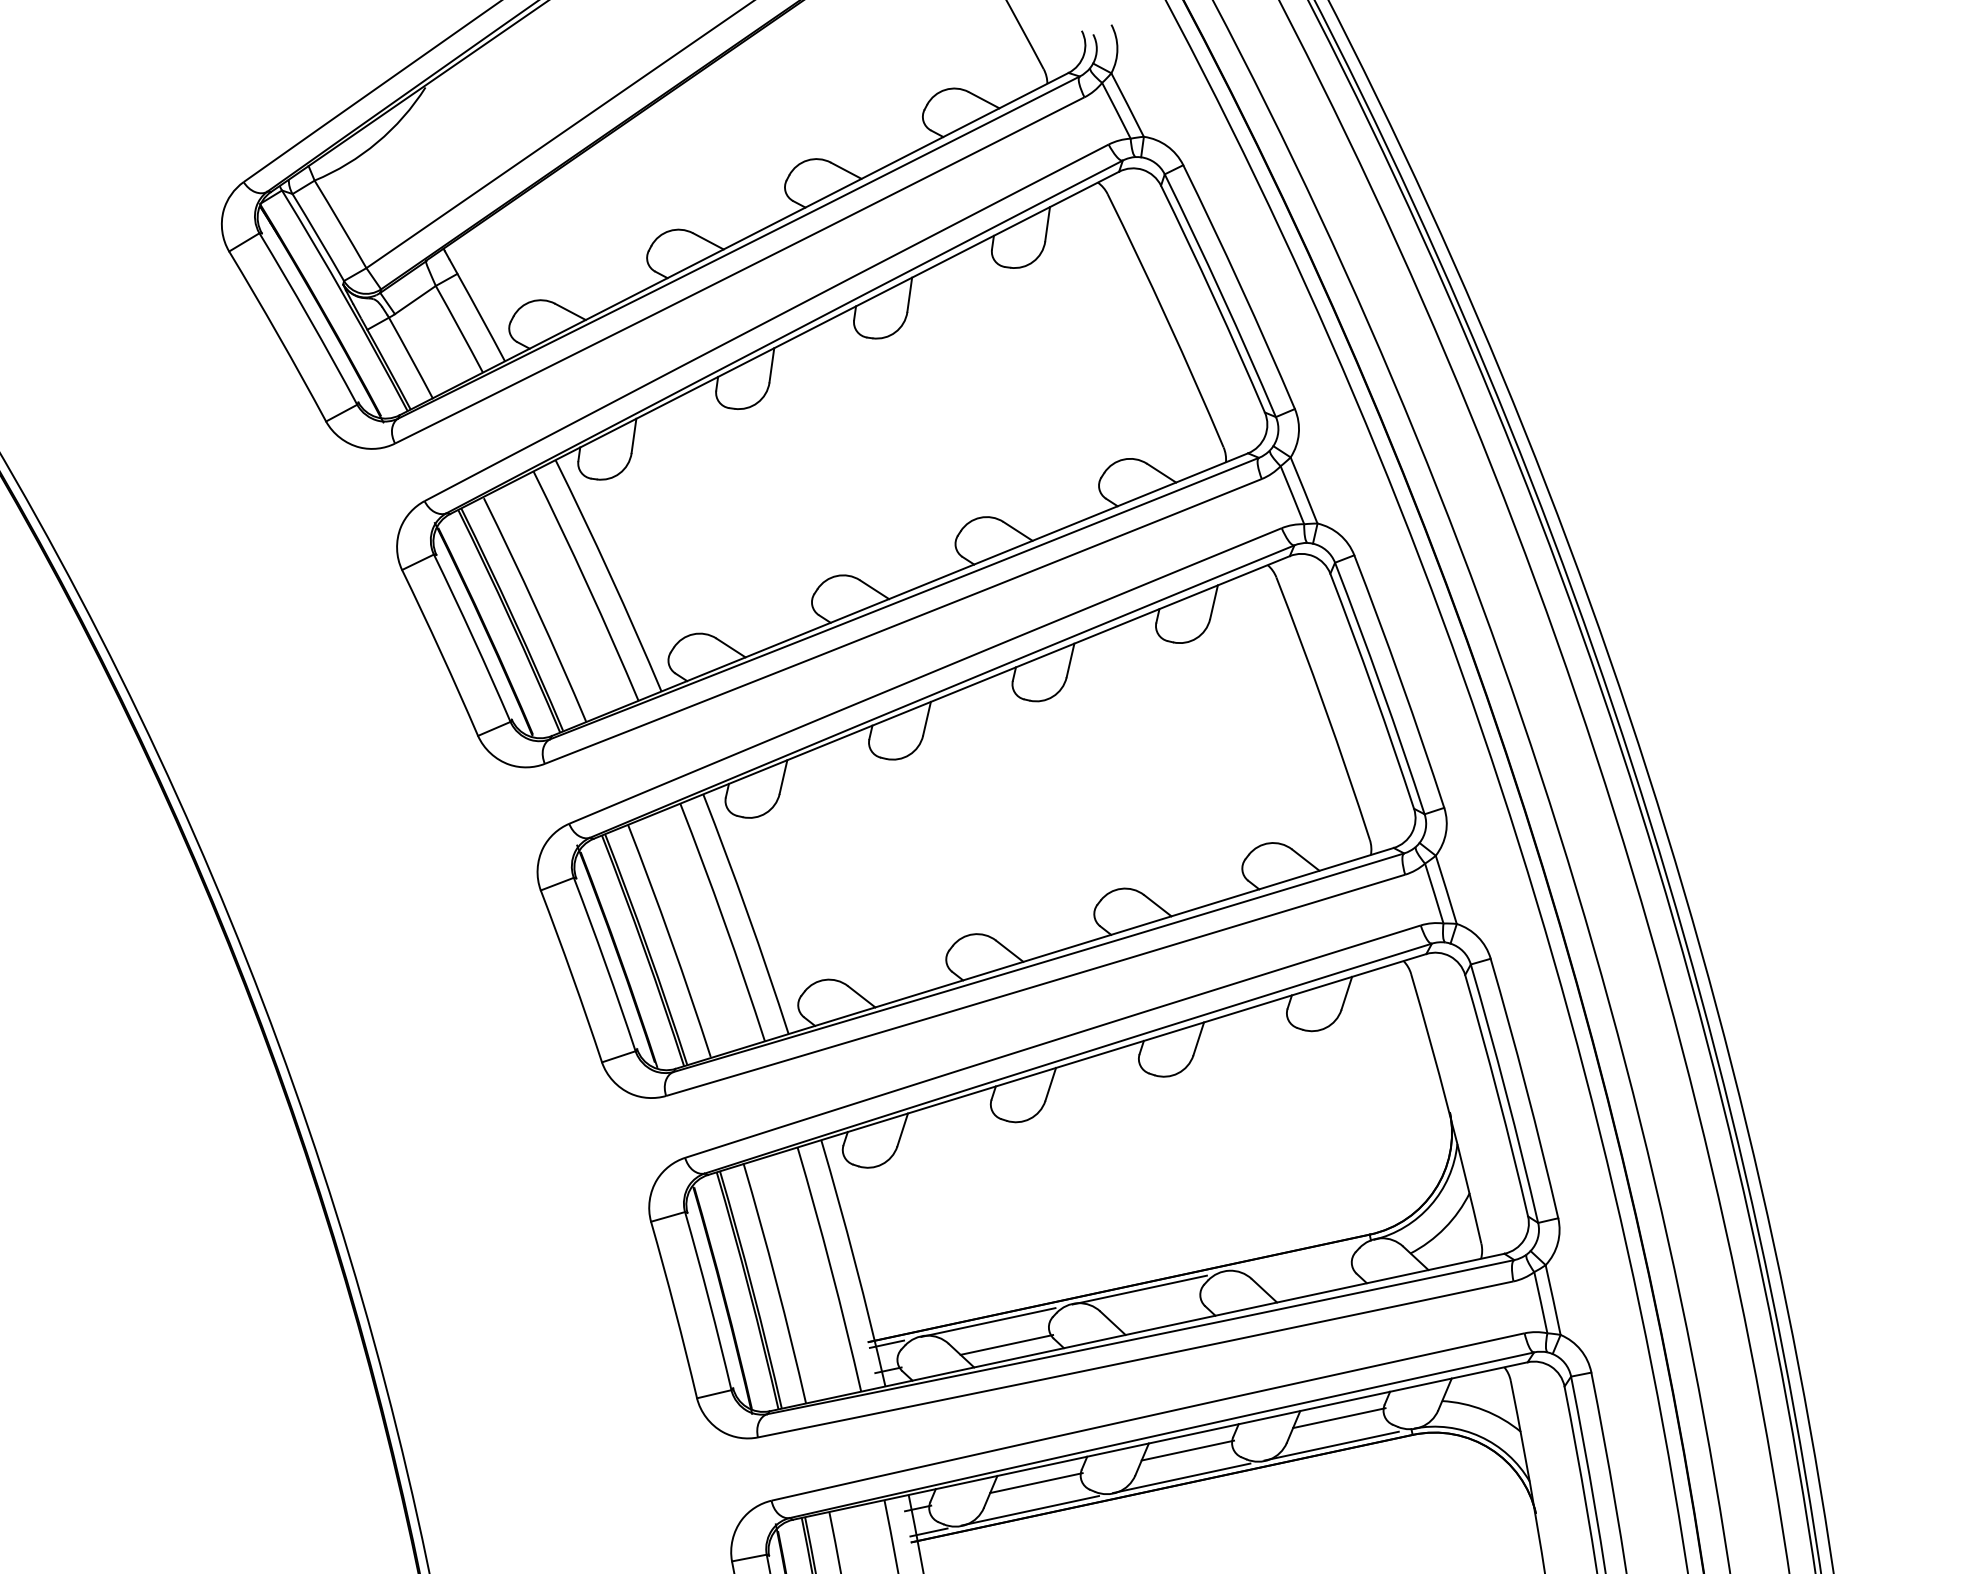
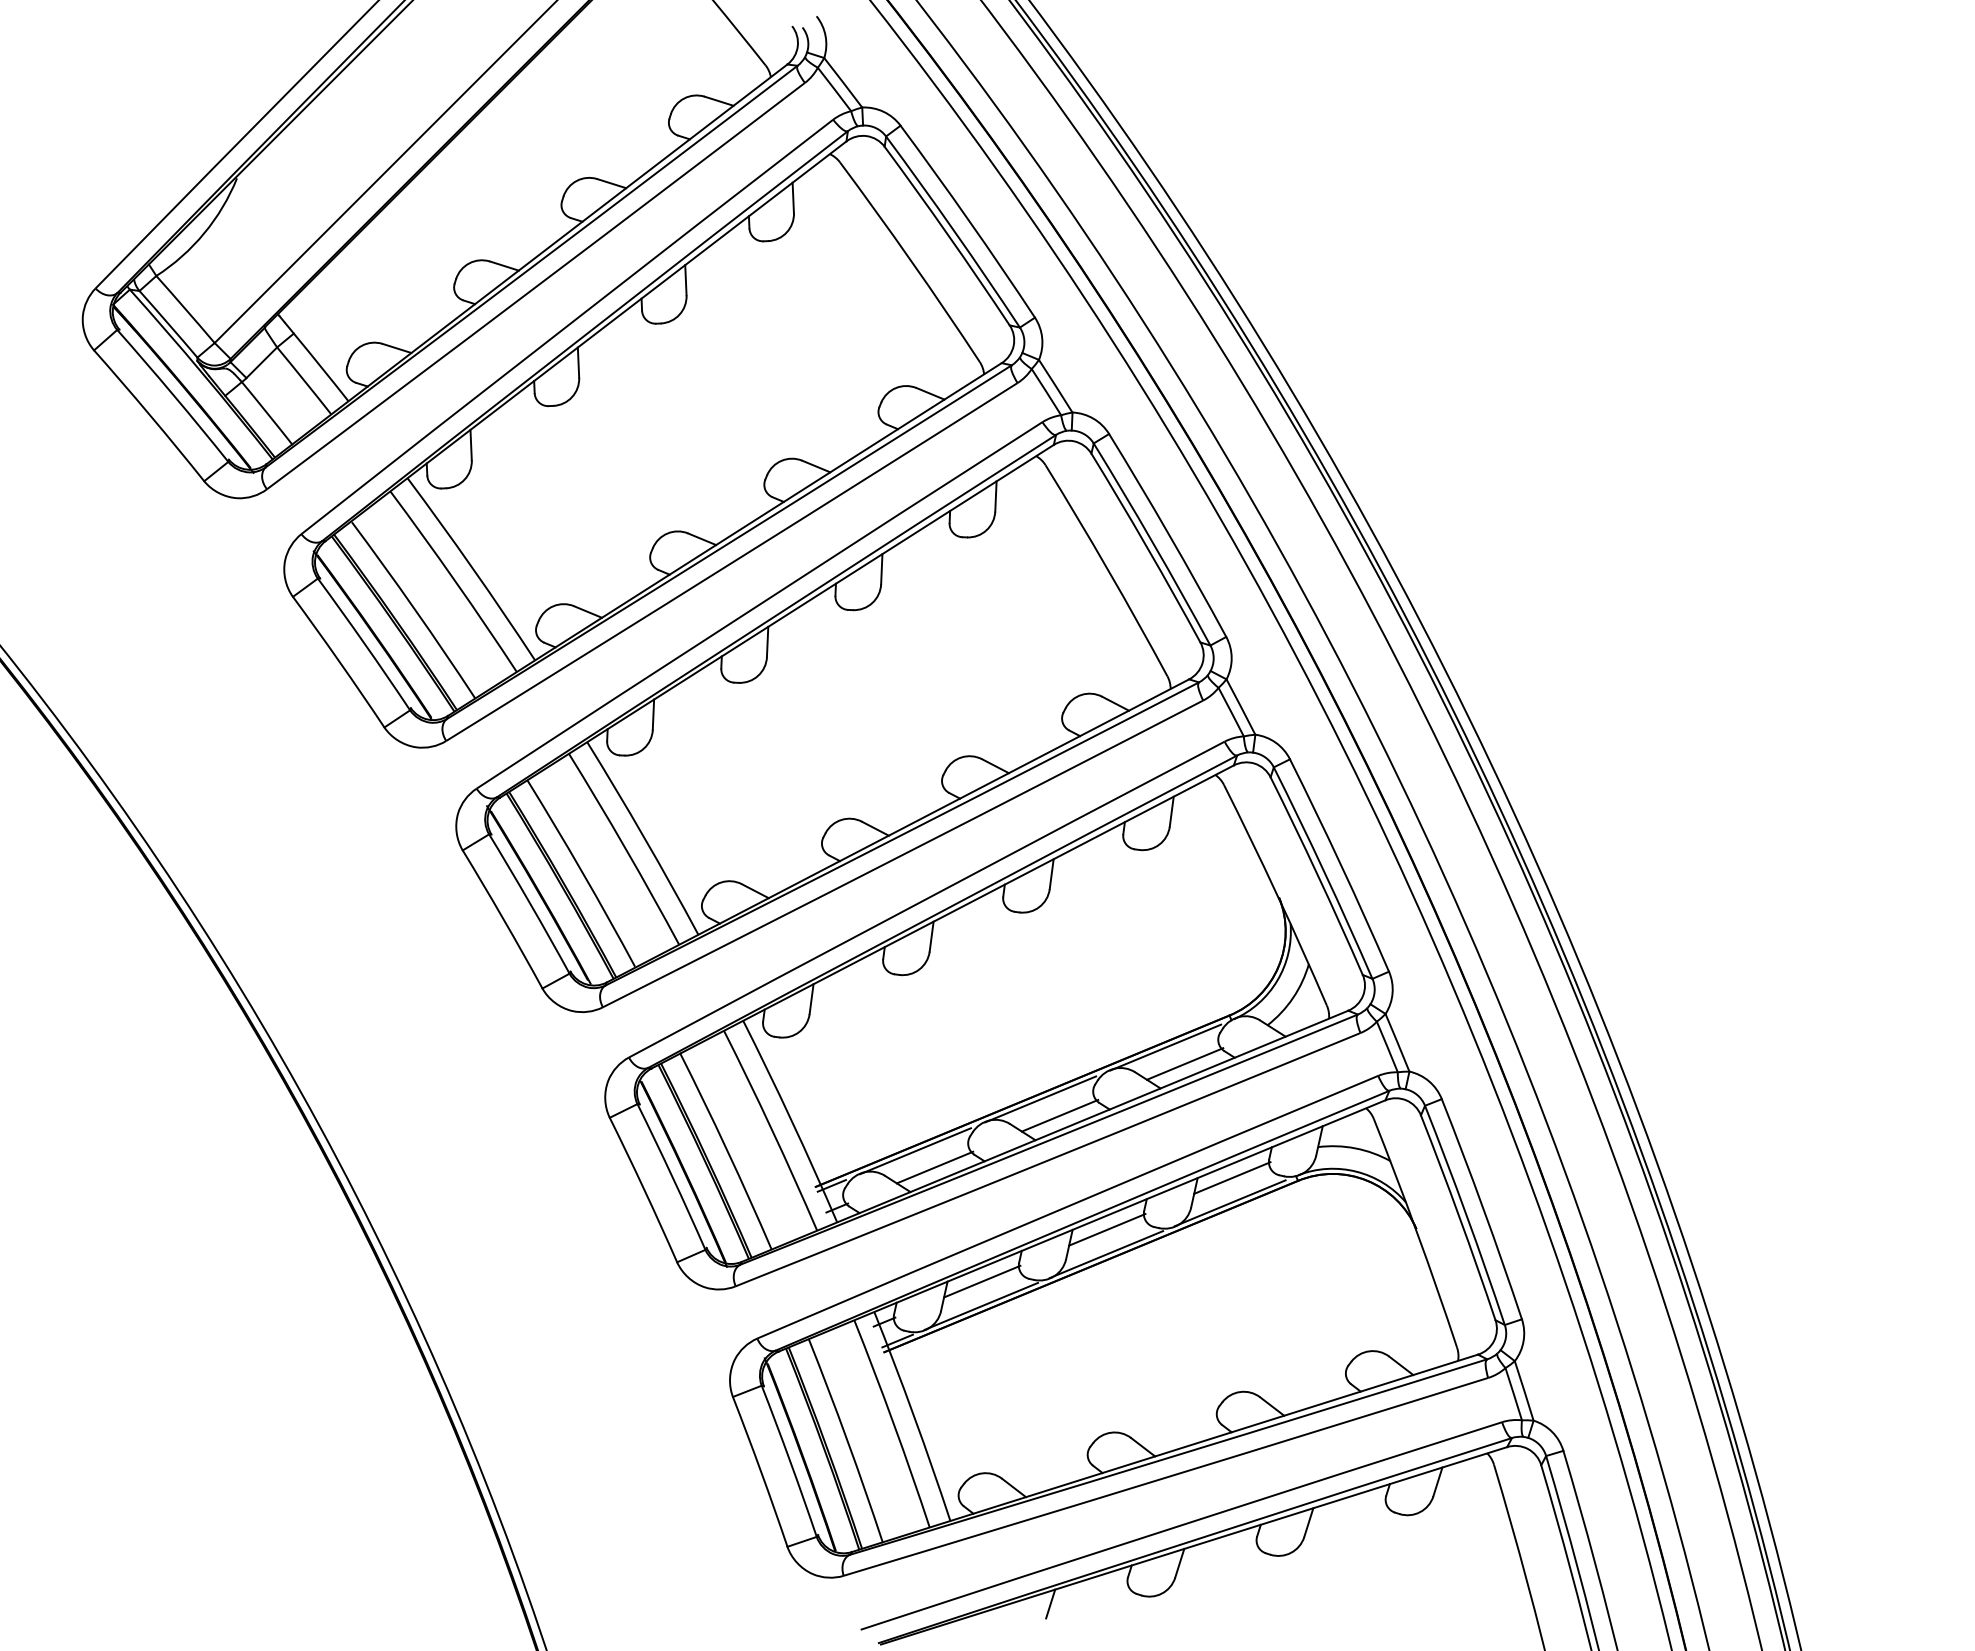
line: (1291, 1257) -> (1165, 1047), added
line: (1309, 1279) -> (1184, 1063), added
line: (1157, 1312) -> (1059, 1115), added

